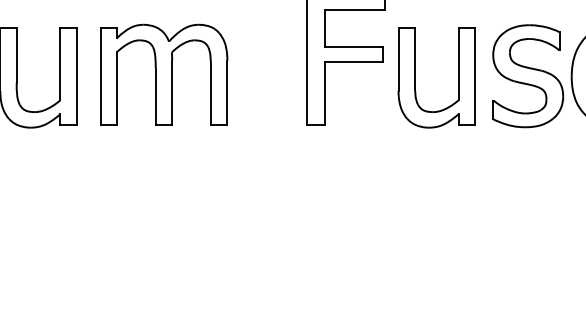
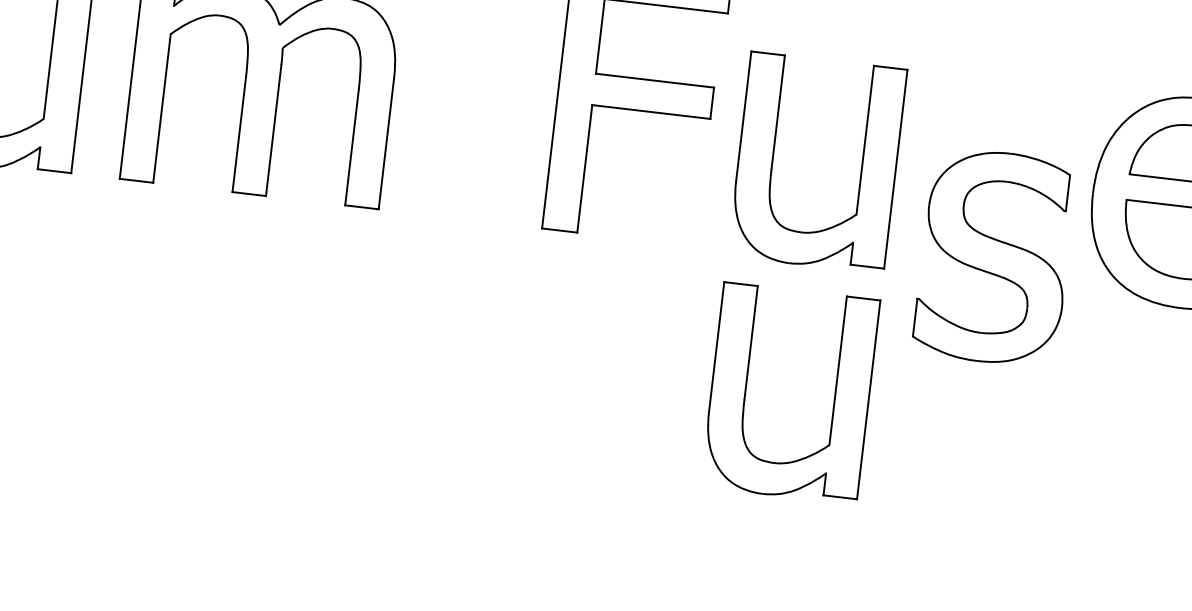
part: (528, 76) -> (995, 258), moved
part: (415, 190) -> (746, 388), added

